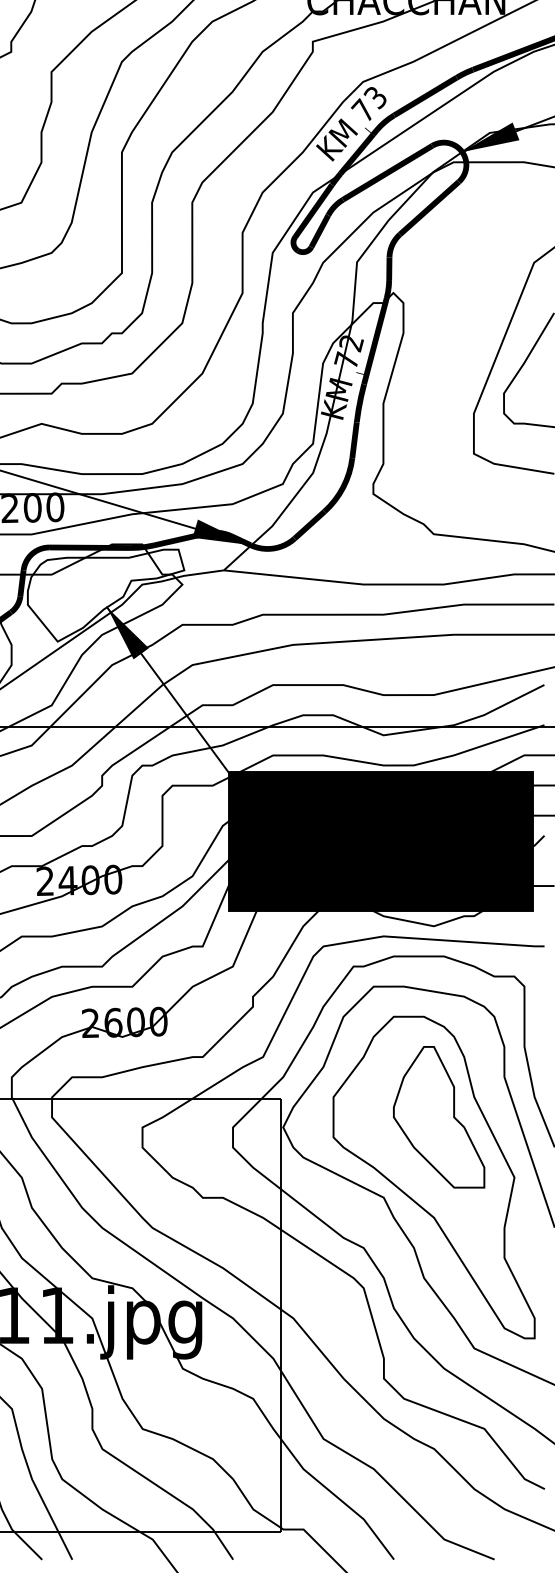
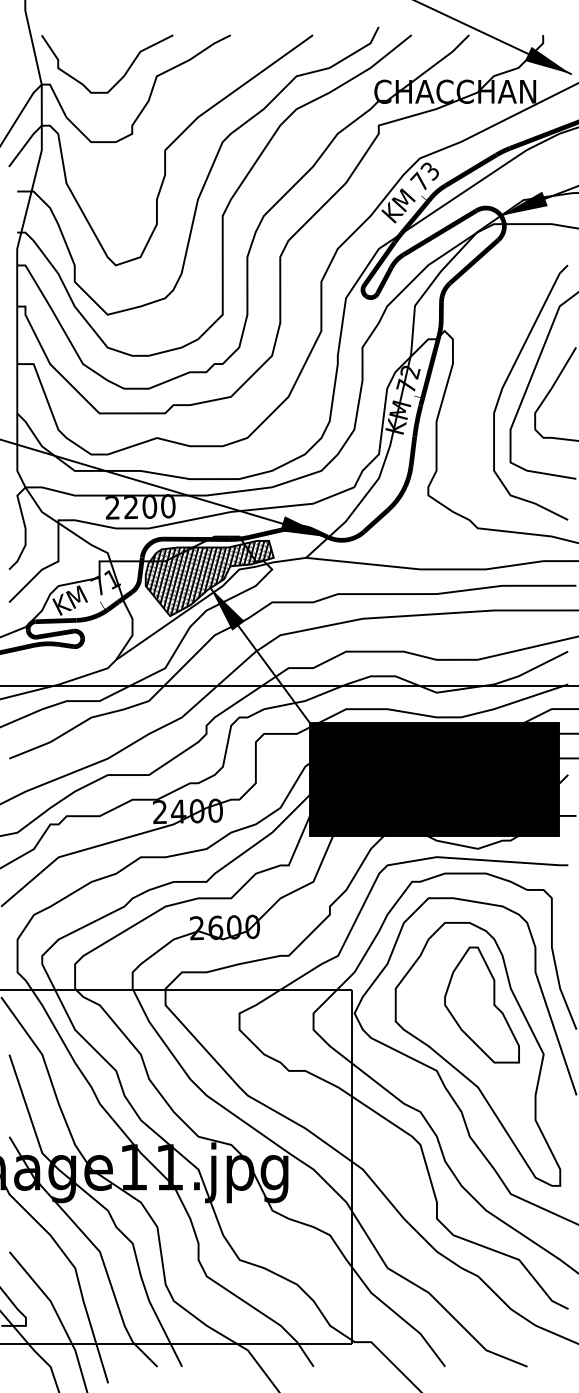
curve: (470, 353) -> (507, 380), added
hatch: (105, 594) -> (209, 577), added

